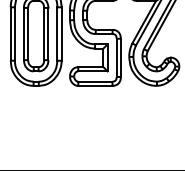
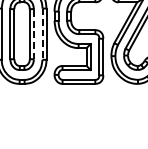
line: (48, 33) -> (33, 33), solid -> dashed
line: (57, 34) -> (42, 34), solid -> dashed

